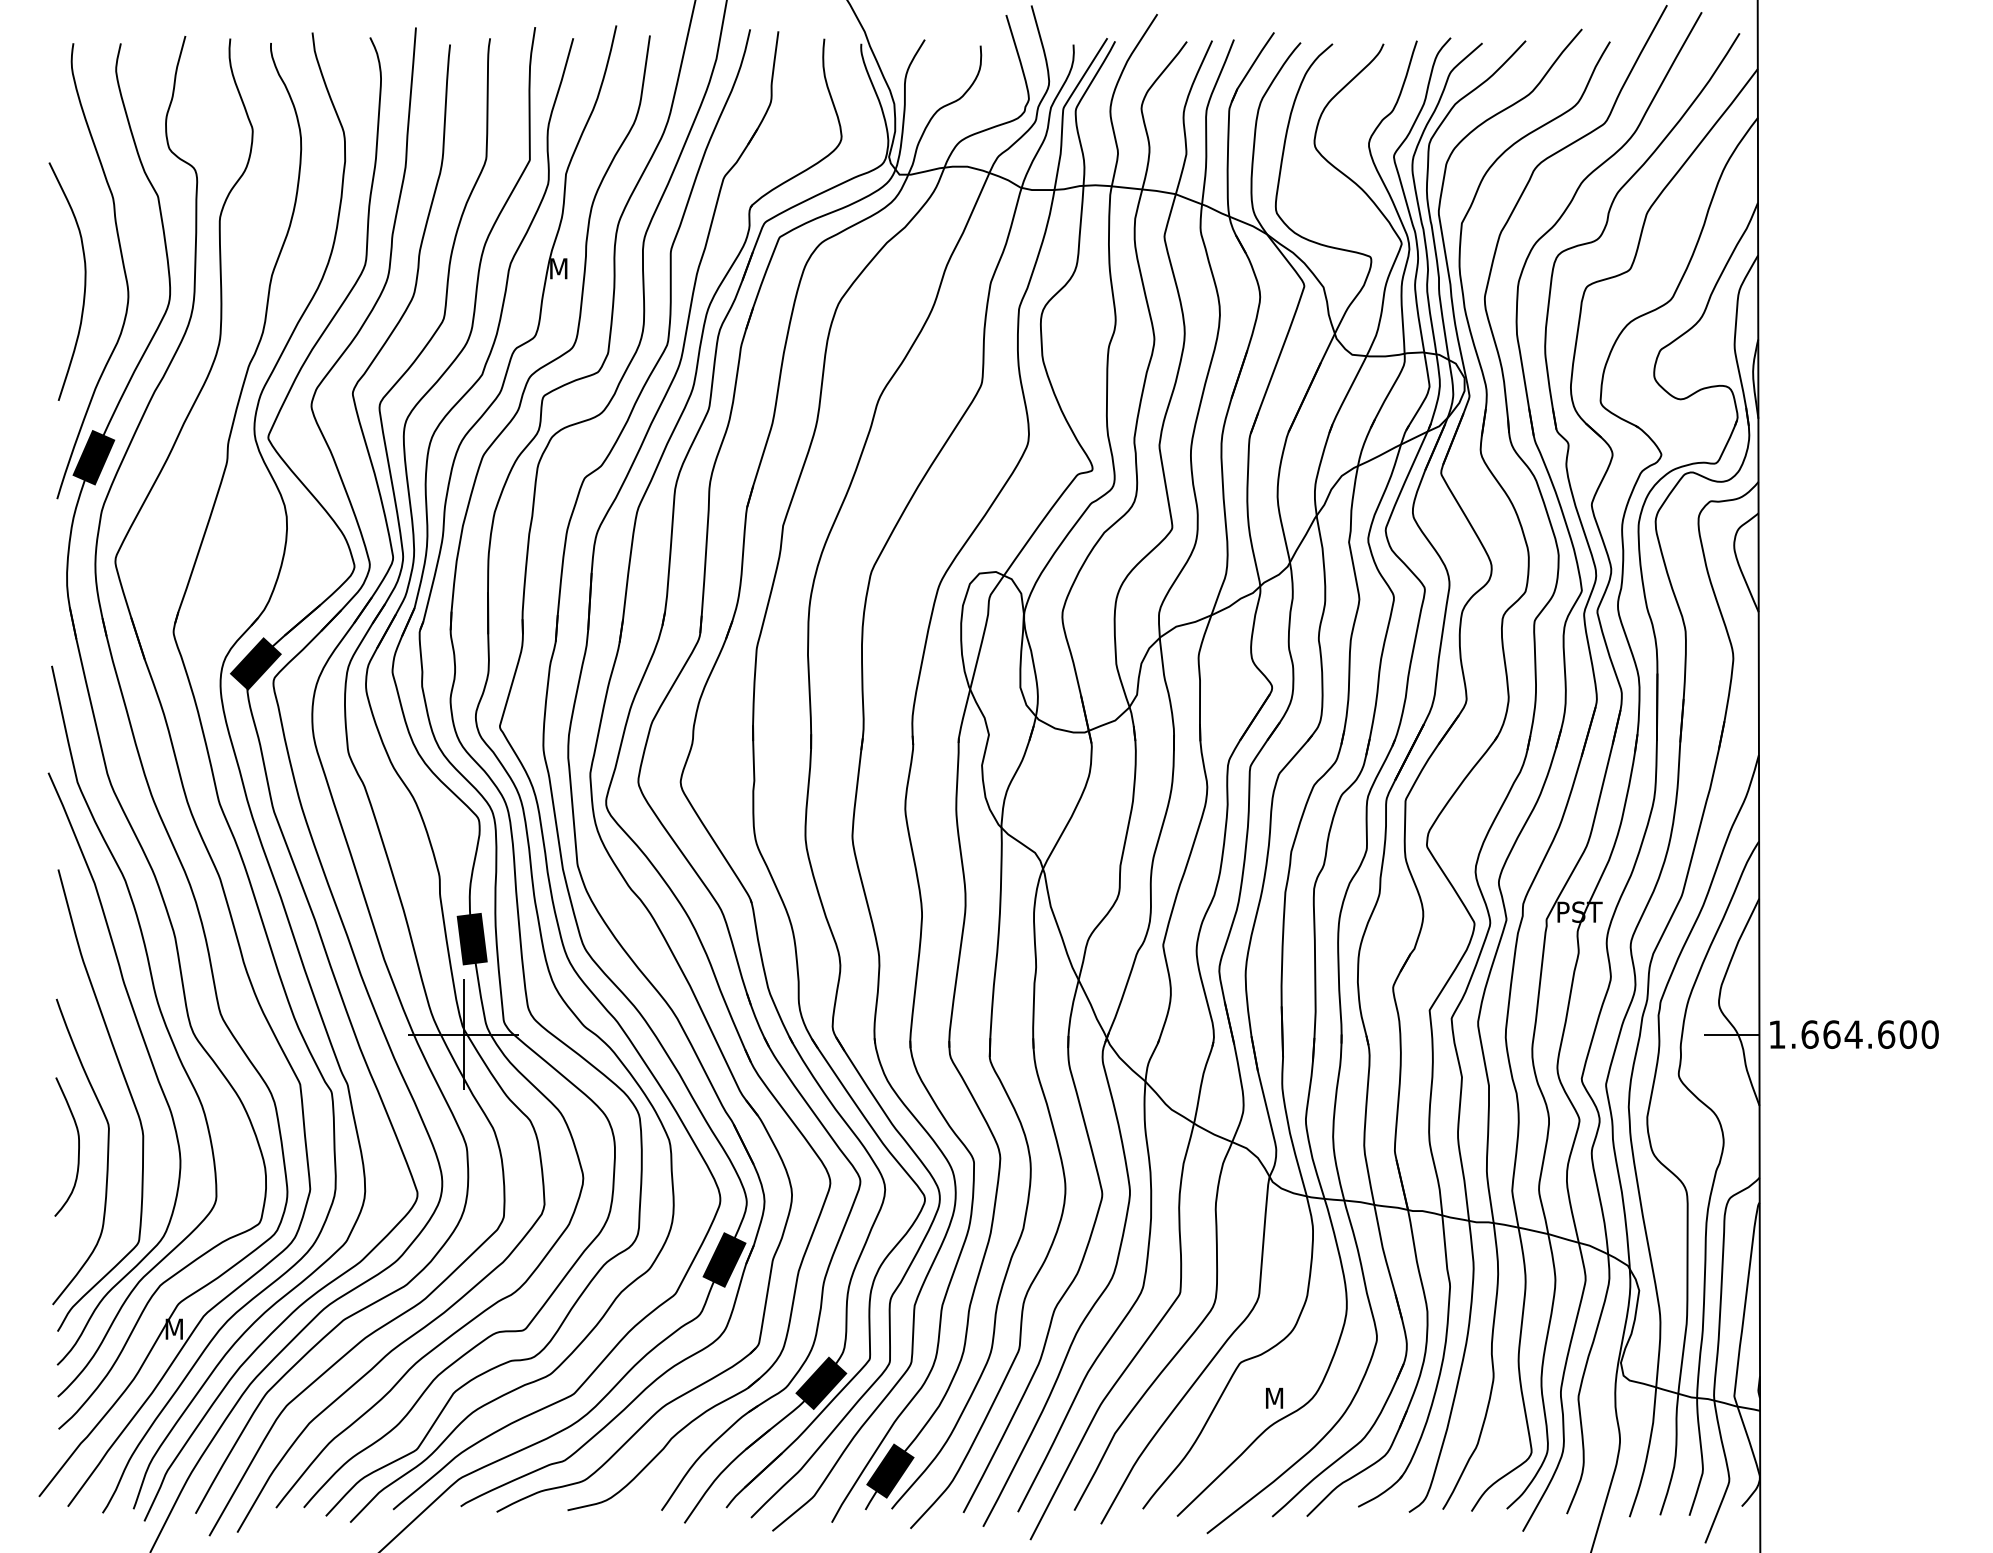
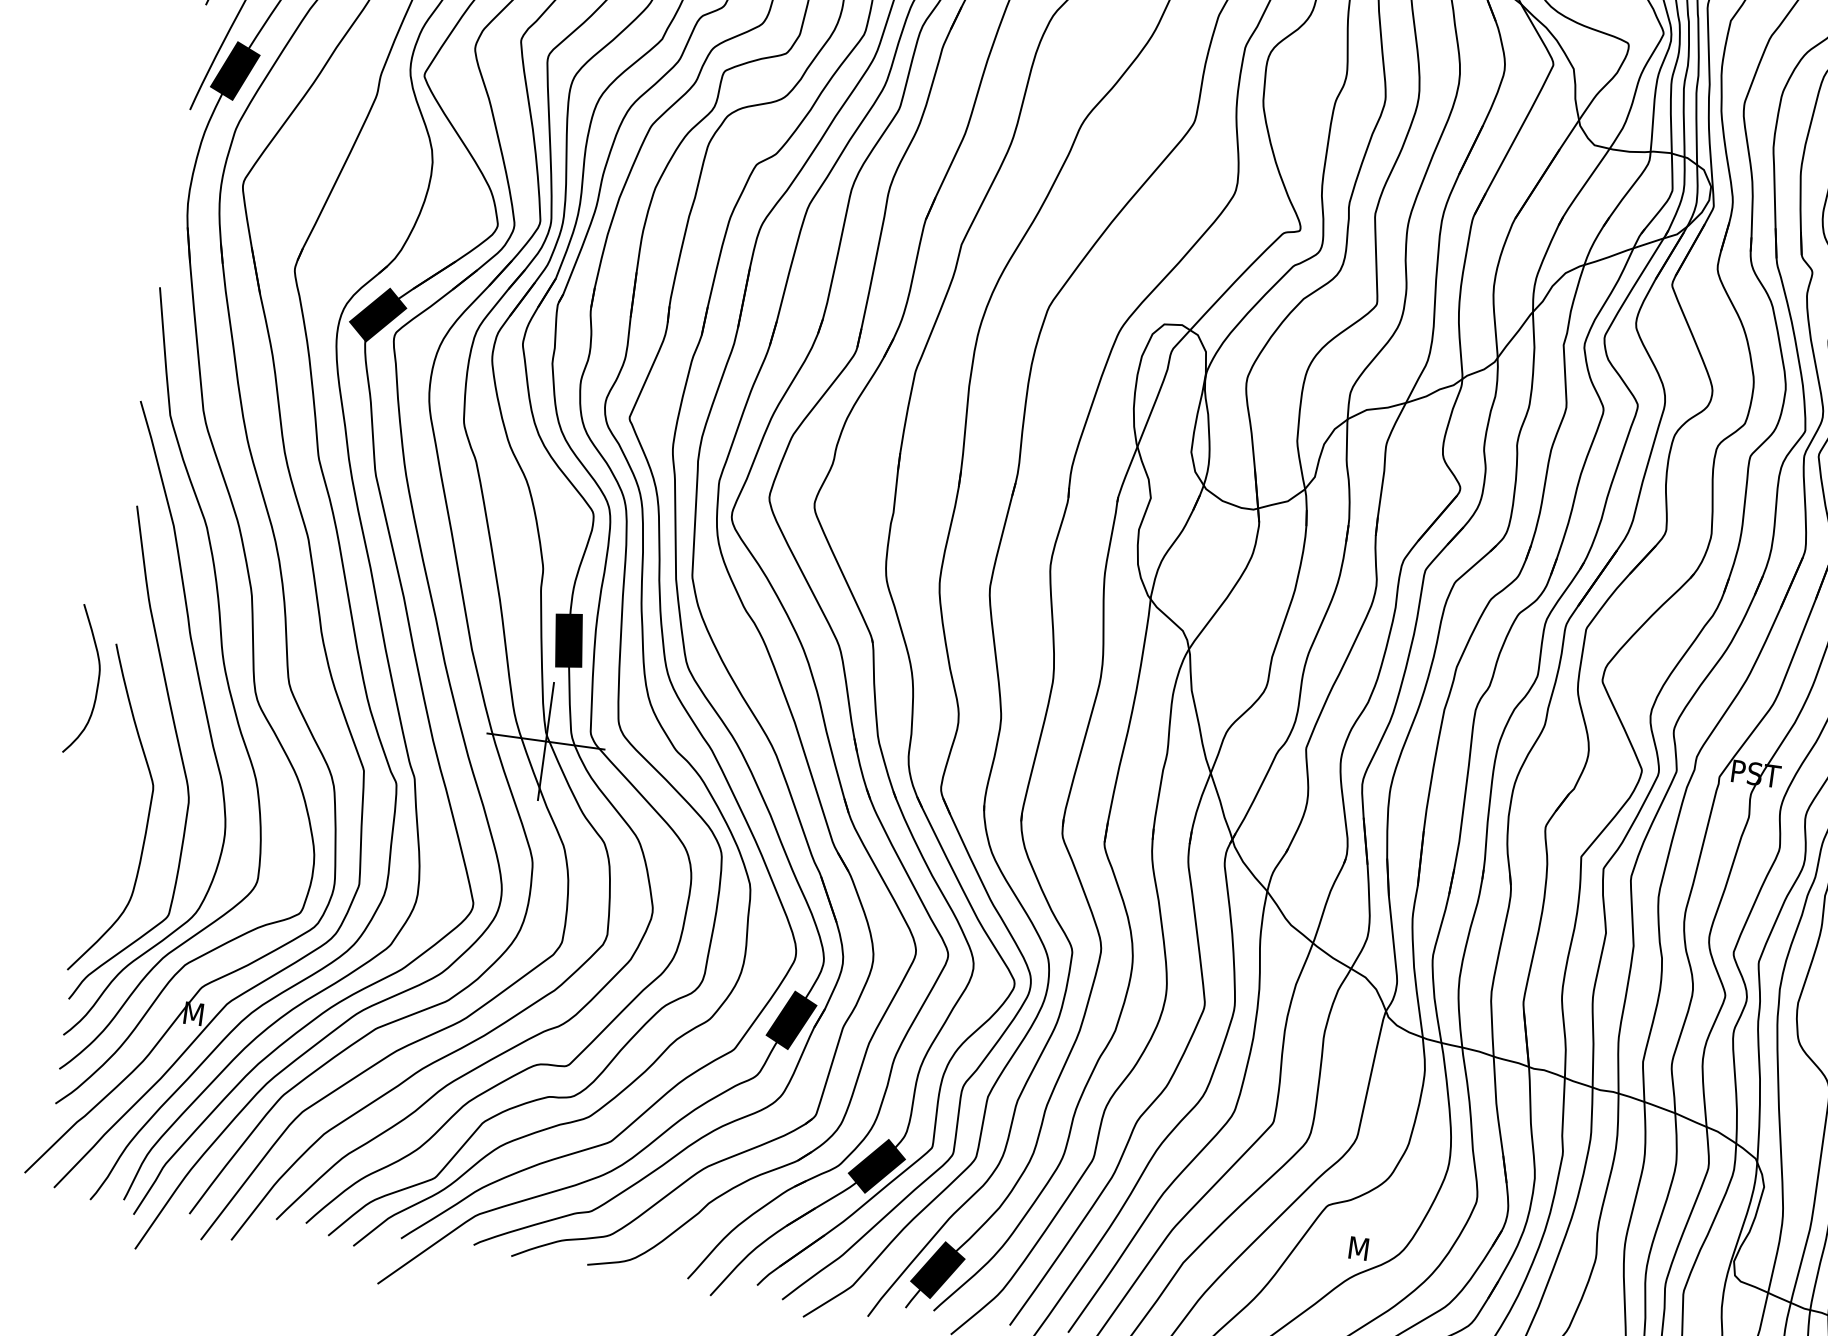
curve: (78, 1146) -> (97, 681), moved

